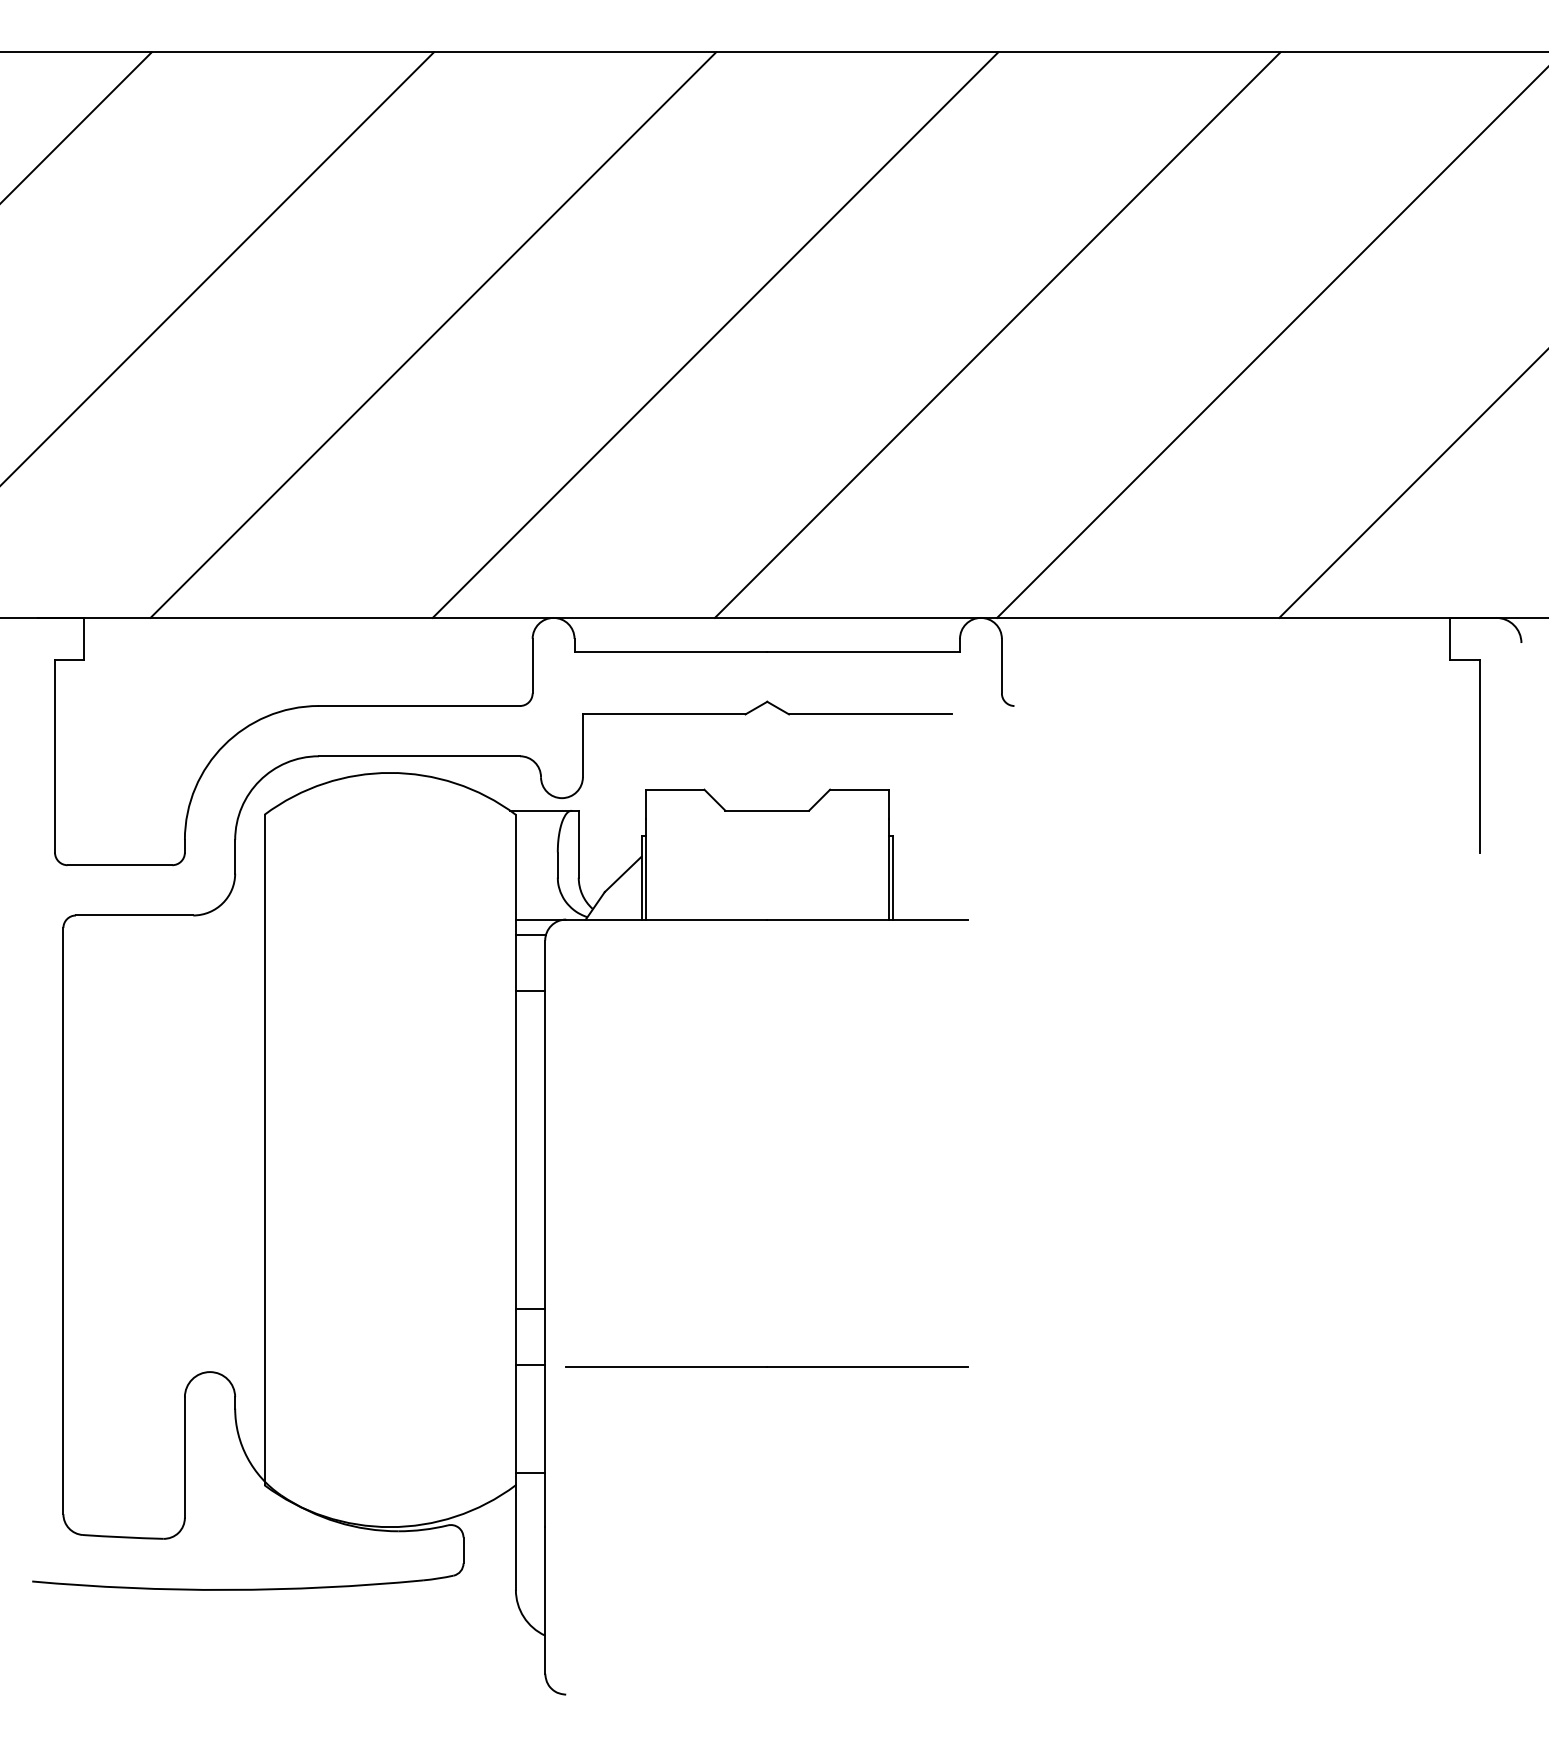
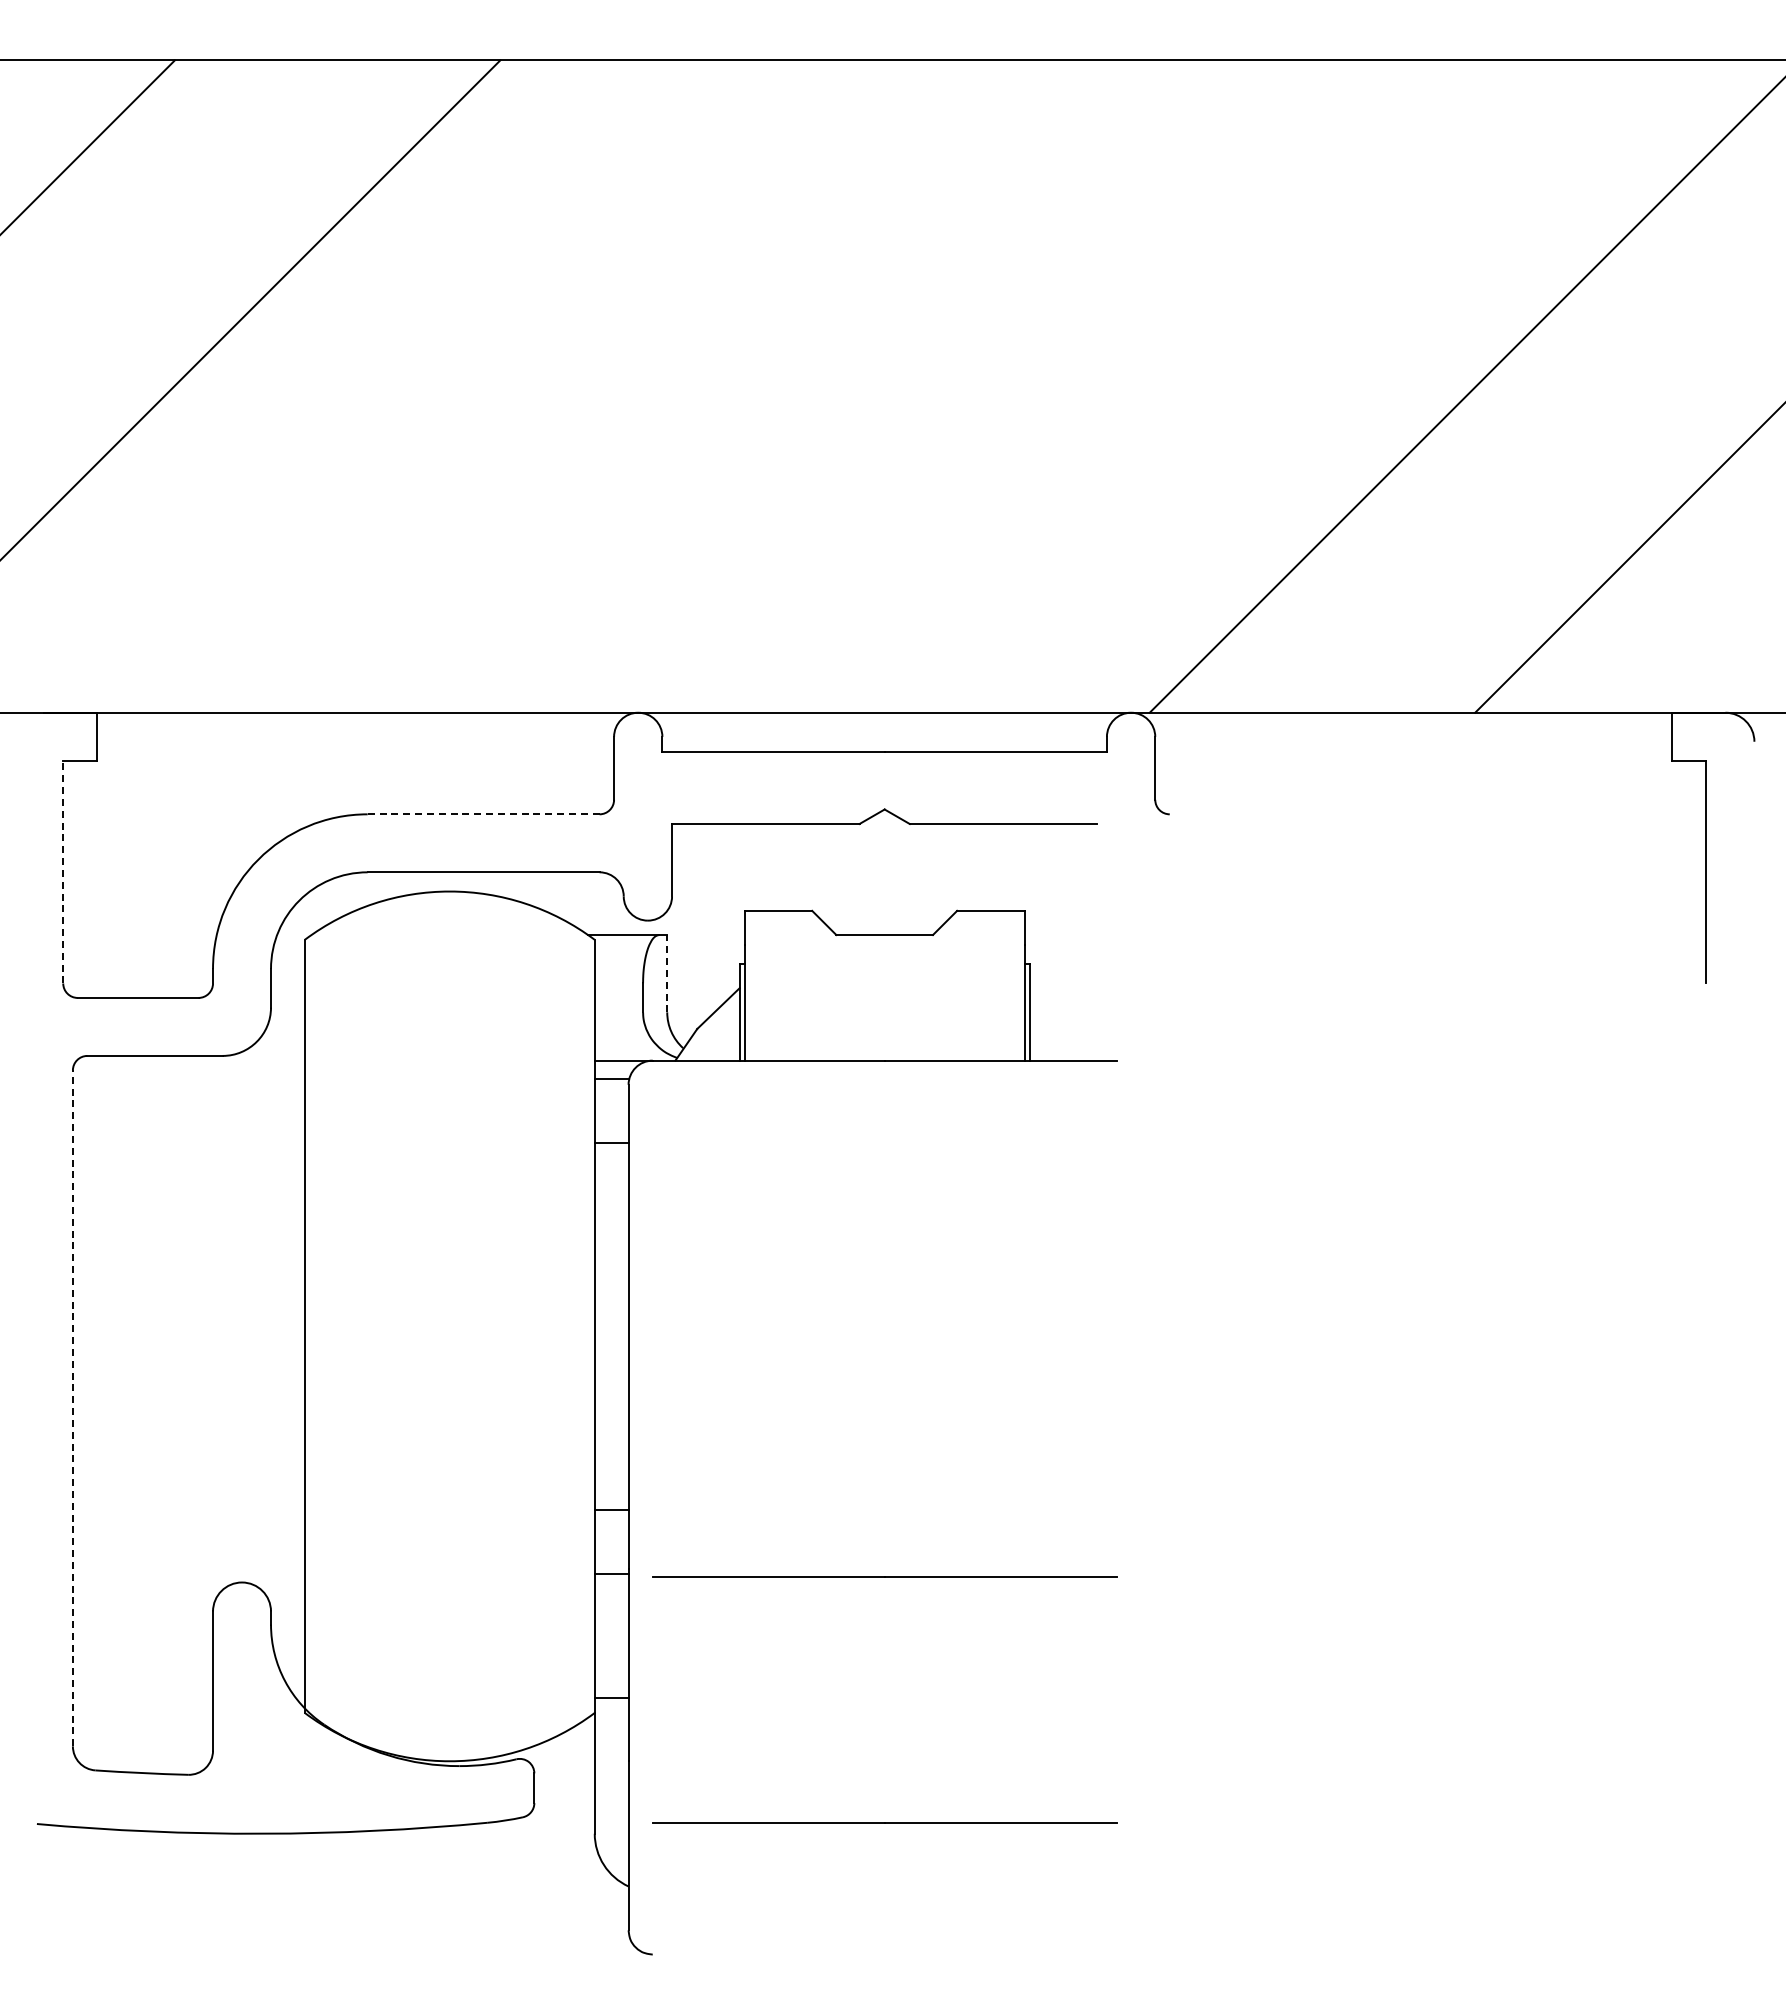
line: (433, 335) -> (499, 386), removed
line: (715, 335) -> (824, 386), removed
line: (997, 335) -> (1150, 386), removed
line: (419, 706) -> (483, 814), solid -> dashed
line: (55, 755) -> (63, 871), solid -> dashed
line: (578, 844) -> (667, 973), solid -> dashed
line: (63, 1221) -> (72, 1408), solid -> dashed
line: (767, 1580) -> (884, 1822), added

